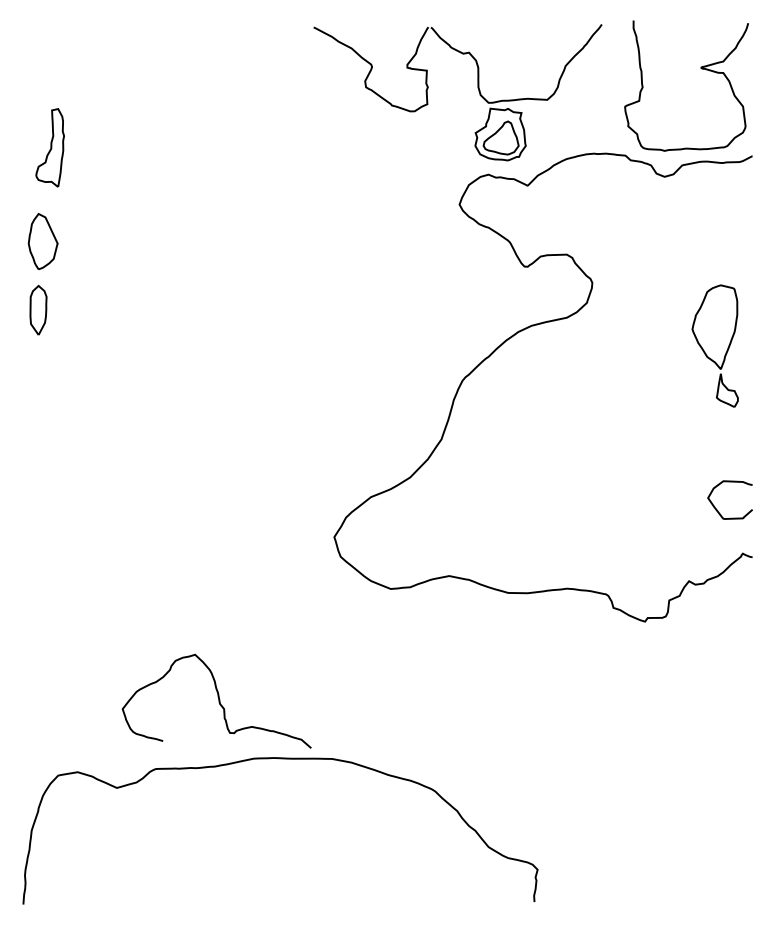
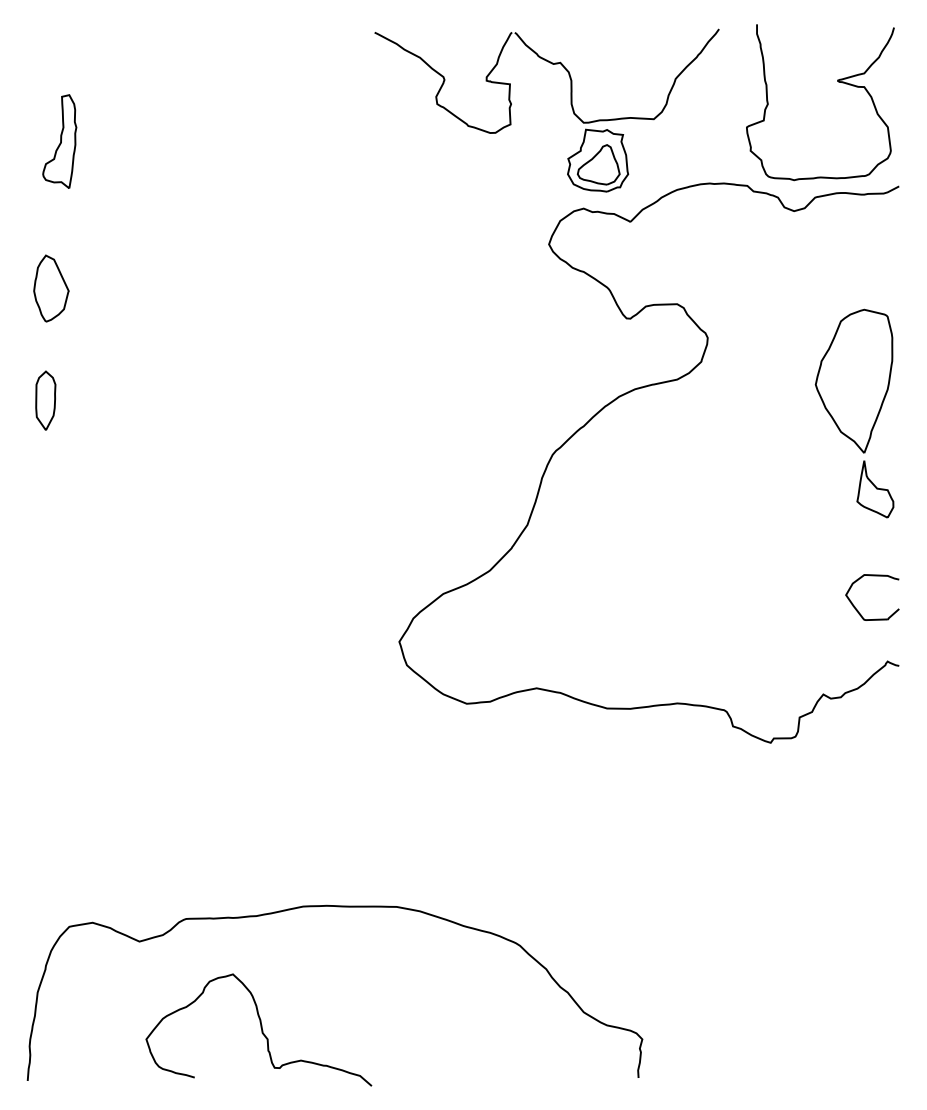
part: (49, 147) -> (59, 141), moved
part: (38, 310) -> (45, 400), moved
part: (715, 346) -> (854, 413), size x1.43
curve: (218, 699) -> (260, 1027), moved

